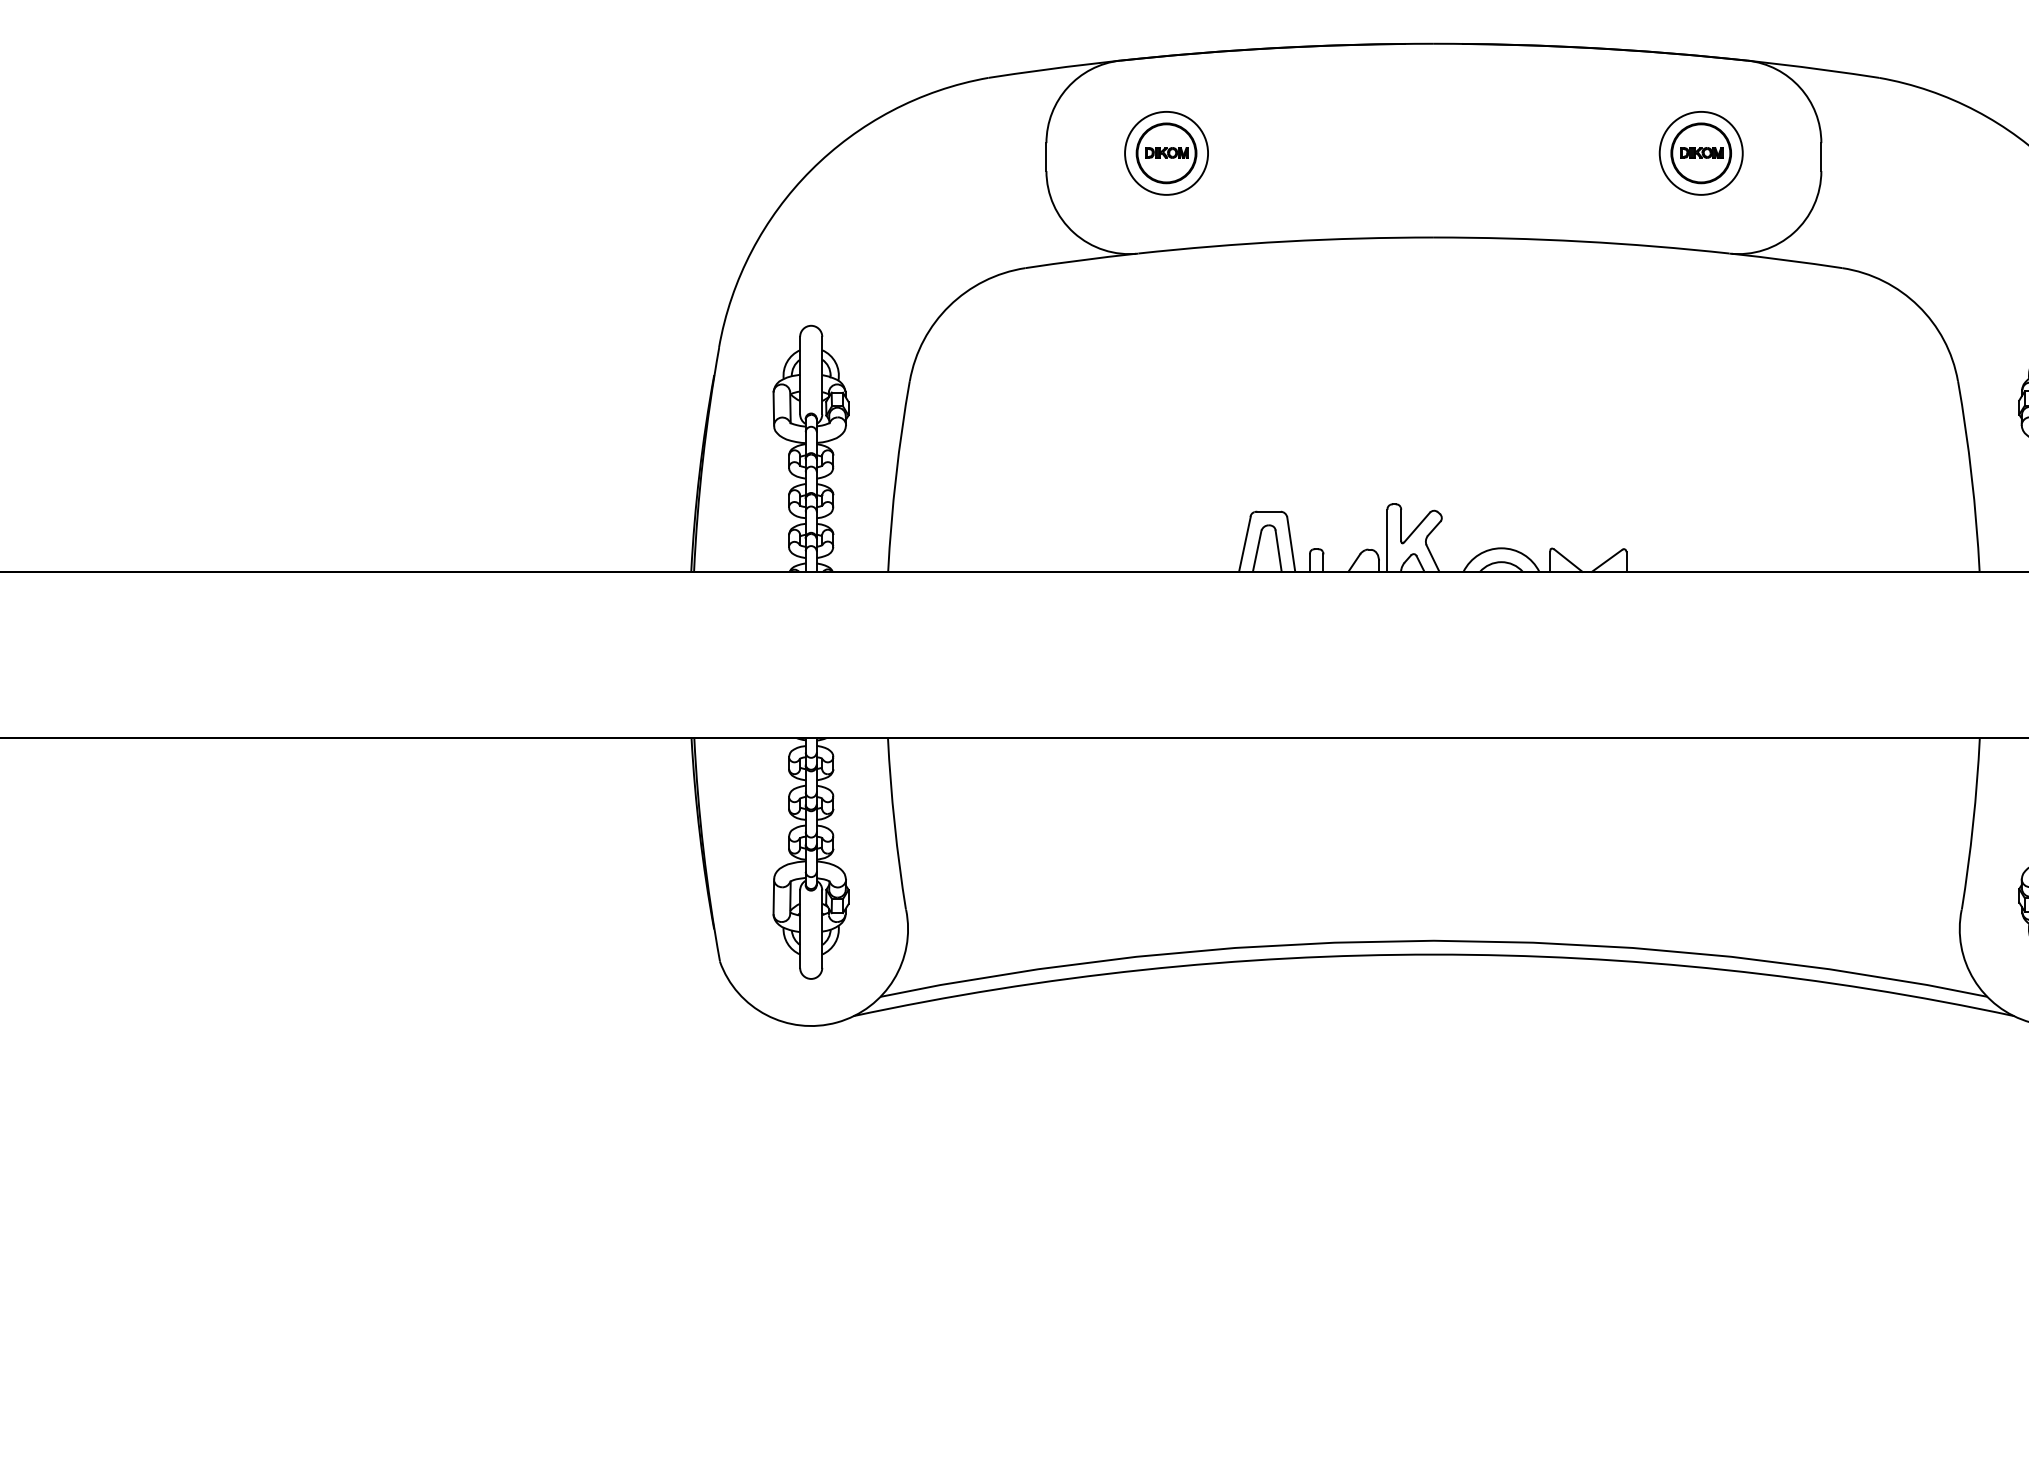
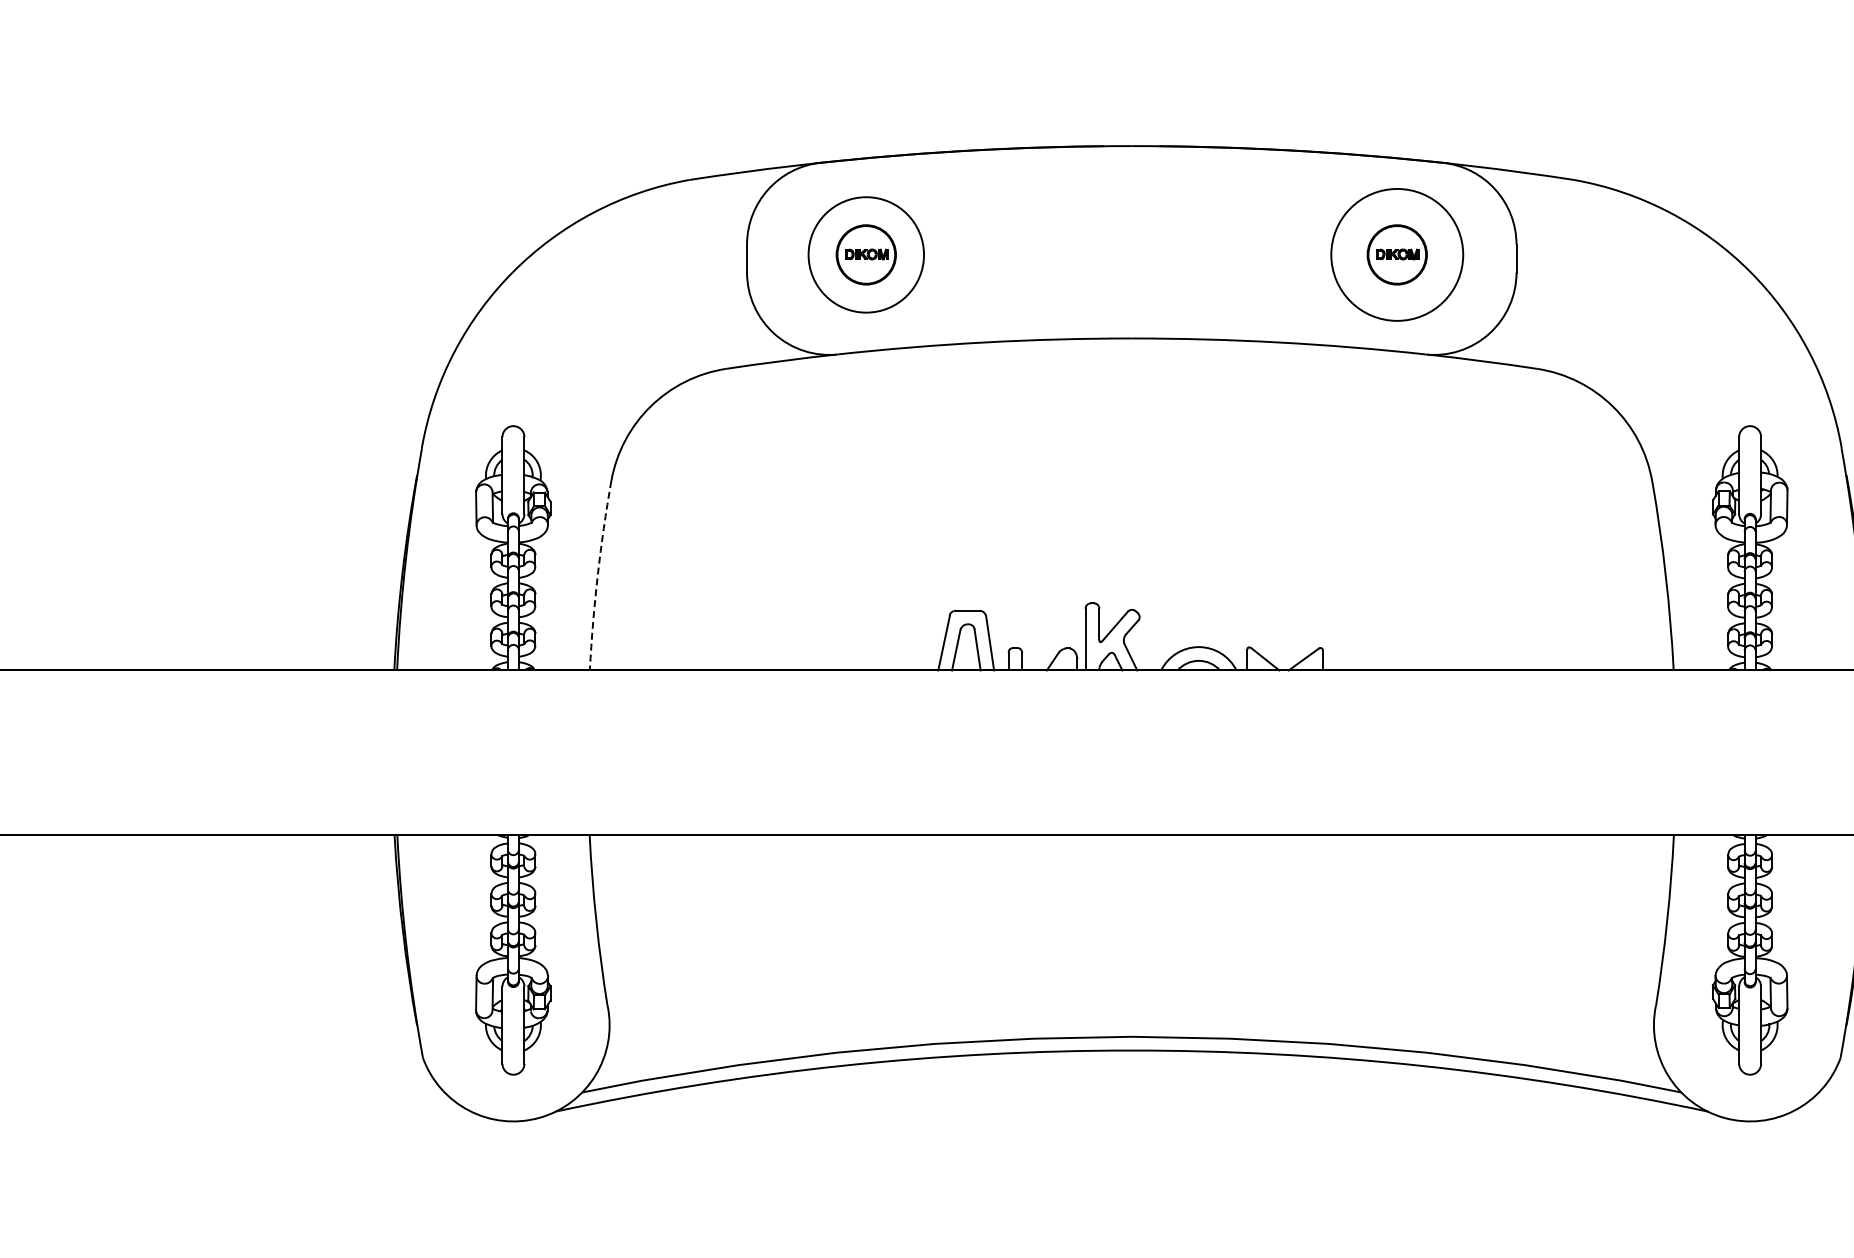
circle: (1166, 152) -> (866, 254), size x1.4
circle: (1700, 152) -> (1396, 254), size x1.6
arc: (896, 476) -> (598, 575), solid -> dashed

